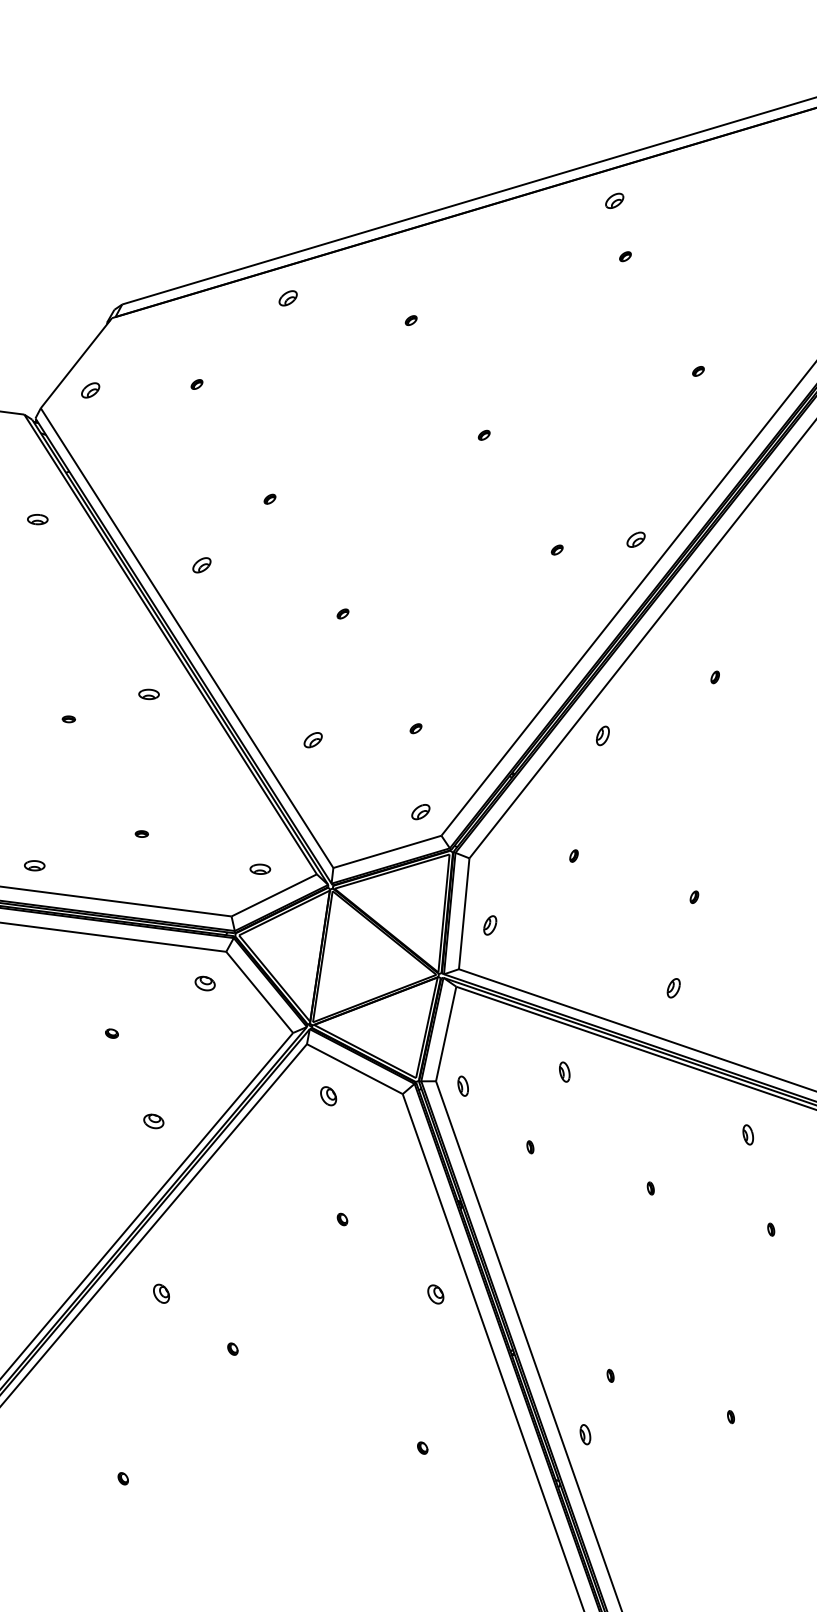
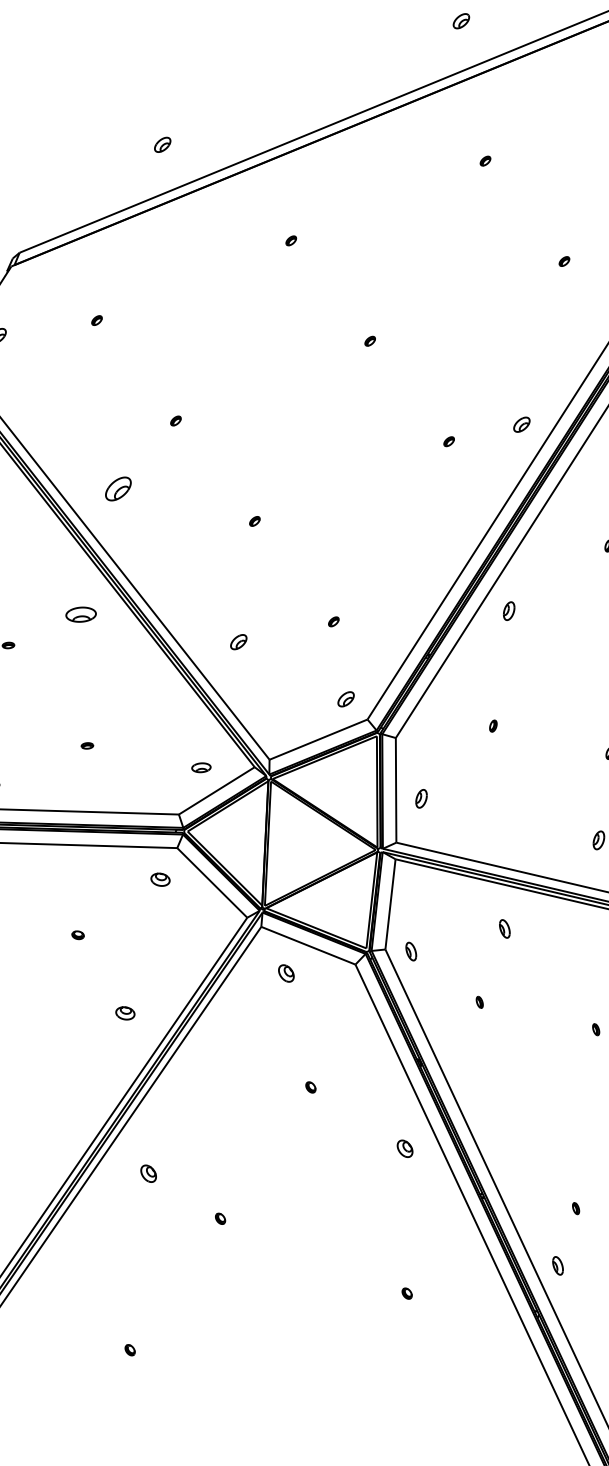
part: (614, 200) -> (461, 20), moved
part: (287, 298) -> (162, 145), moved
part: (201, 565) -> (118, 489), size x1.6
part: (148, 694) -> (80, 614), size x1.6

